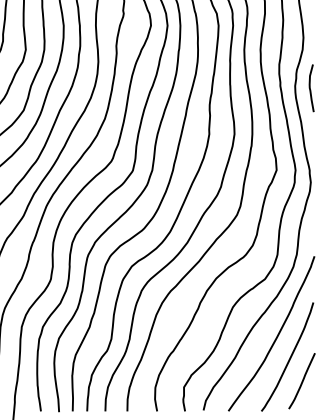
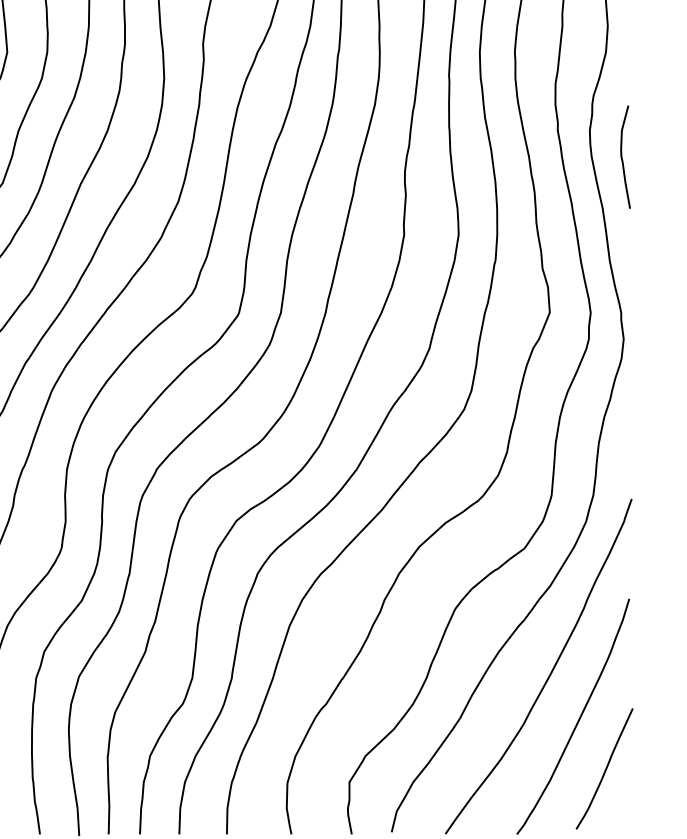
curve: (310, 88) -> (622, 157), moved

